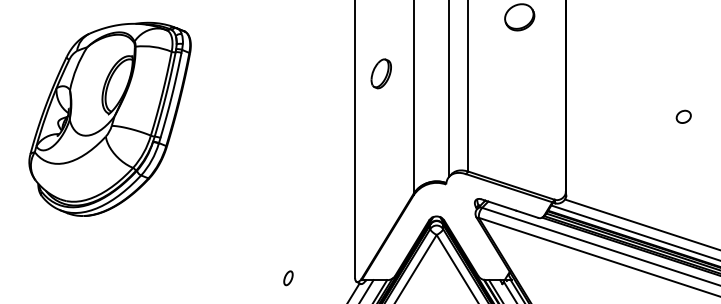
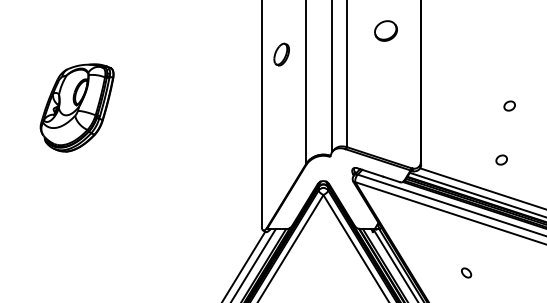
part: (381, 73) -> (281, 54), moved
part: (109, 118) -> (76, 107), size x0.6
part: (672, 187) -> (501, 159), added
part: (288, 278) -> (211, 227), removed

